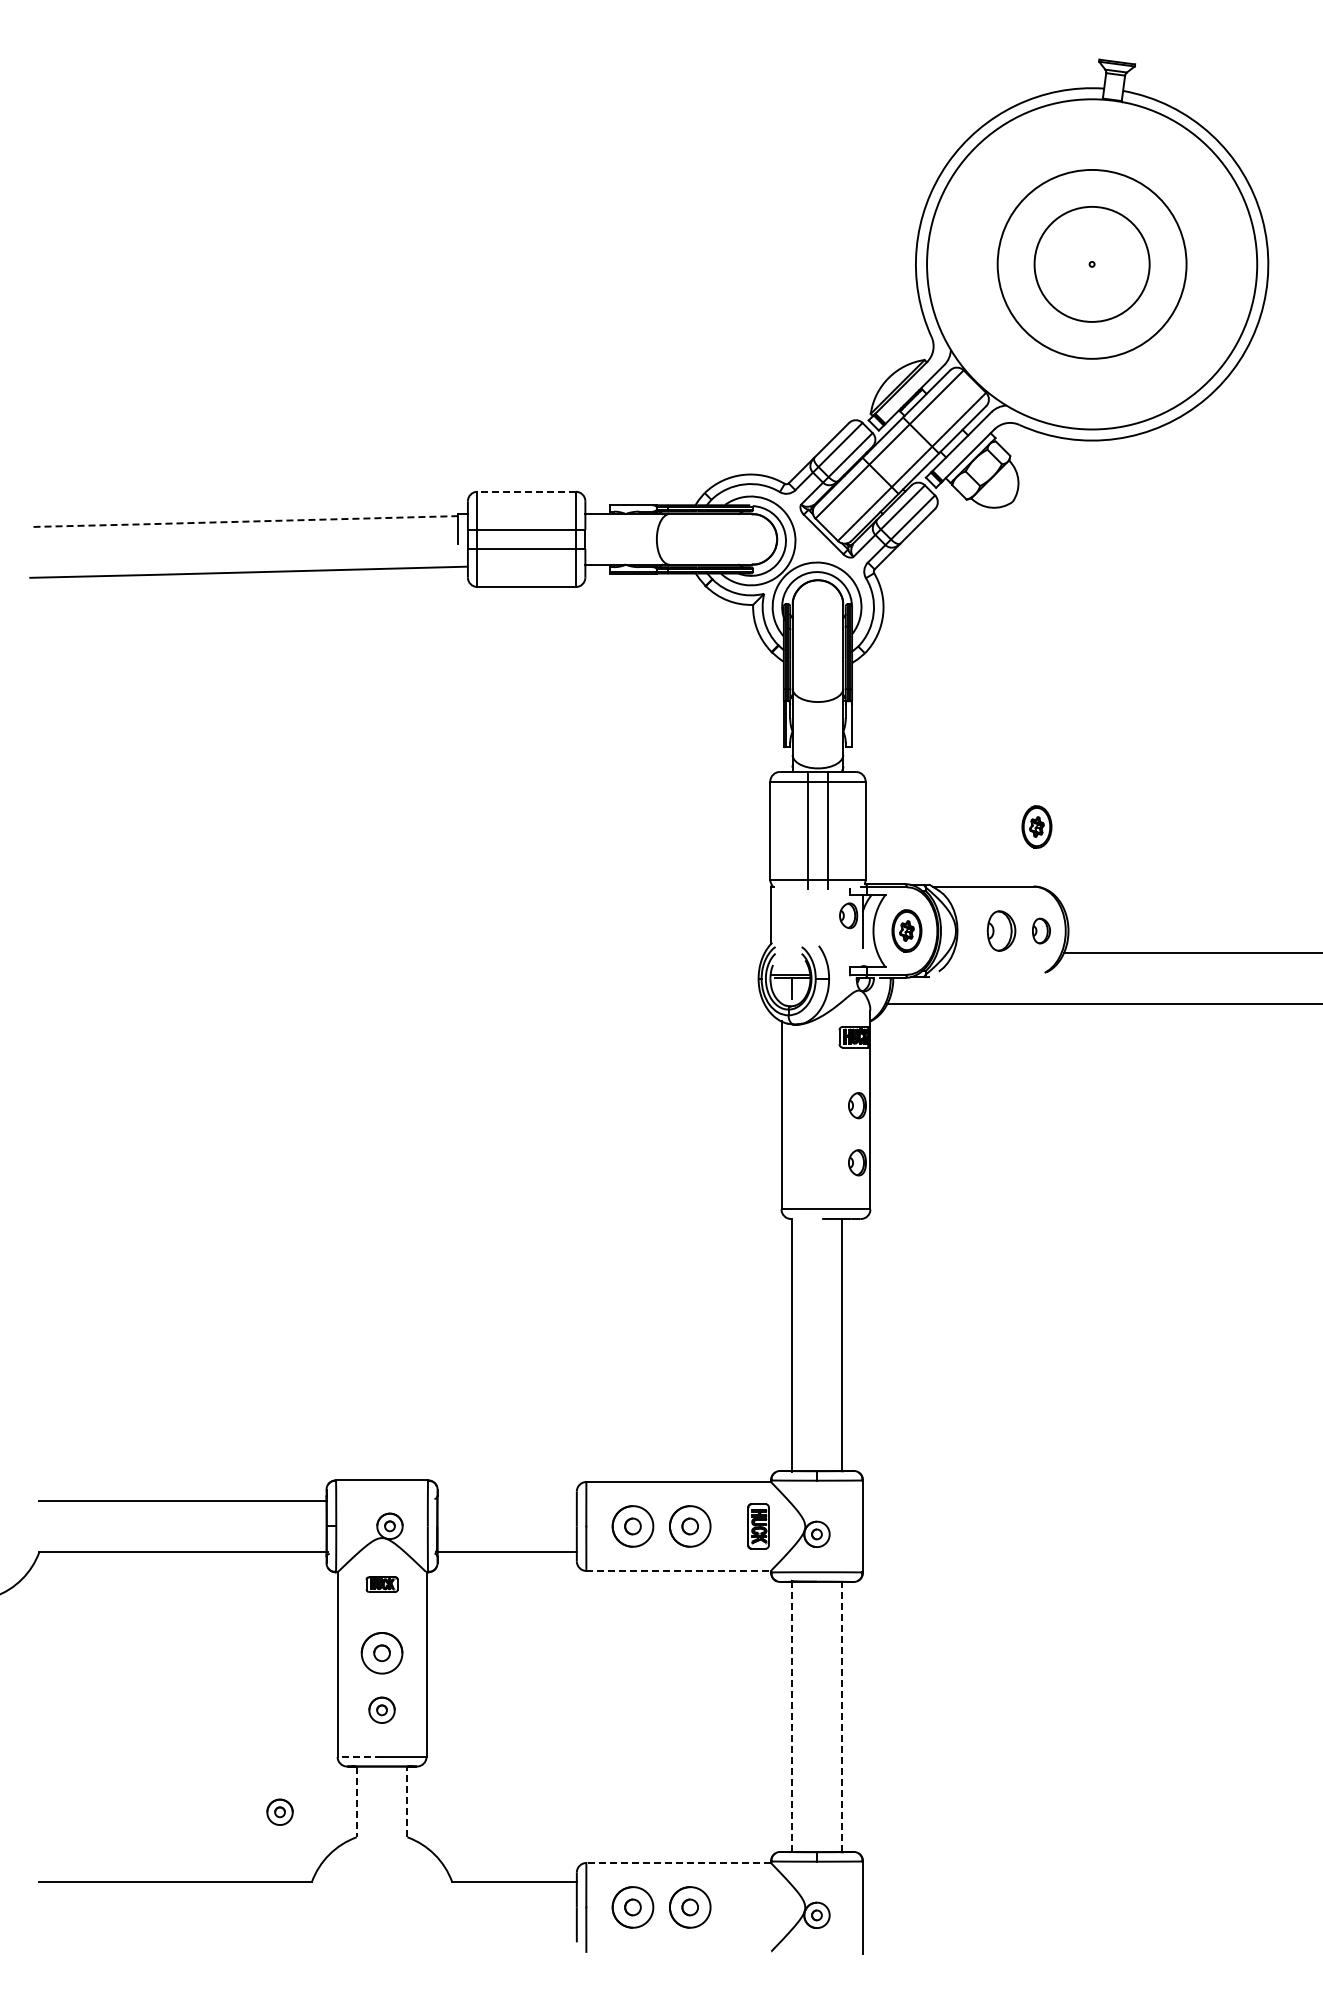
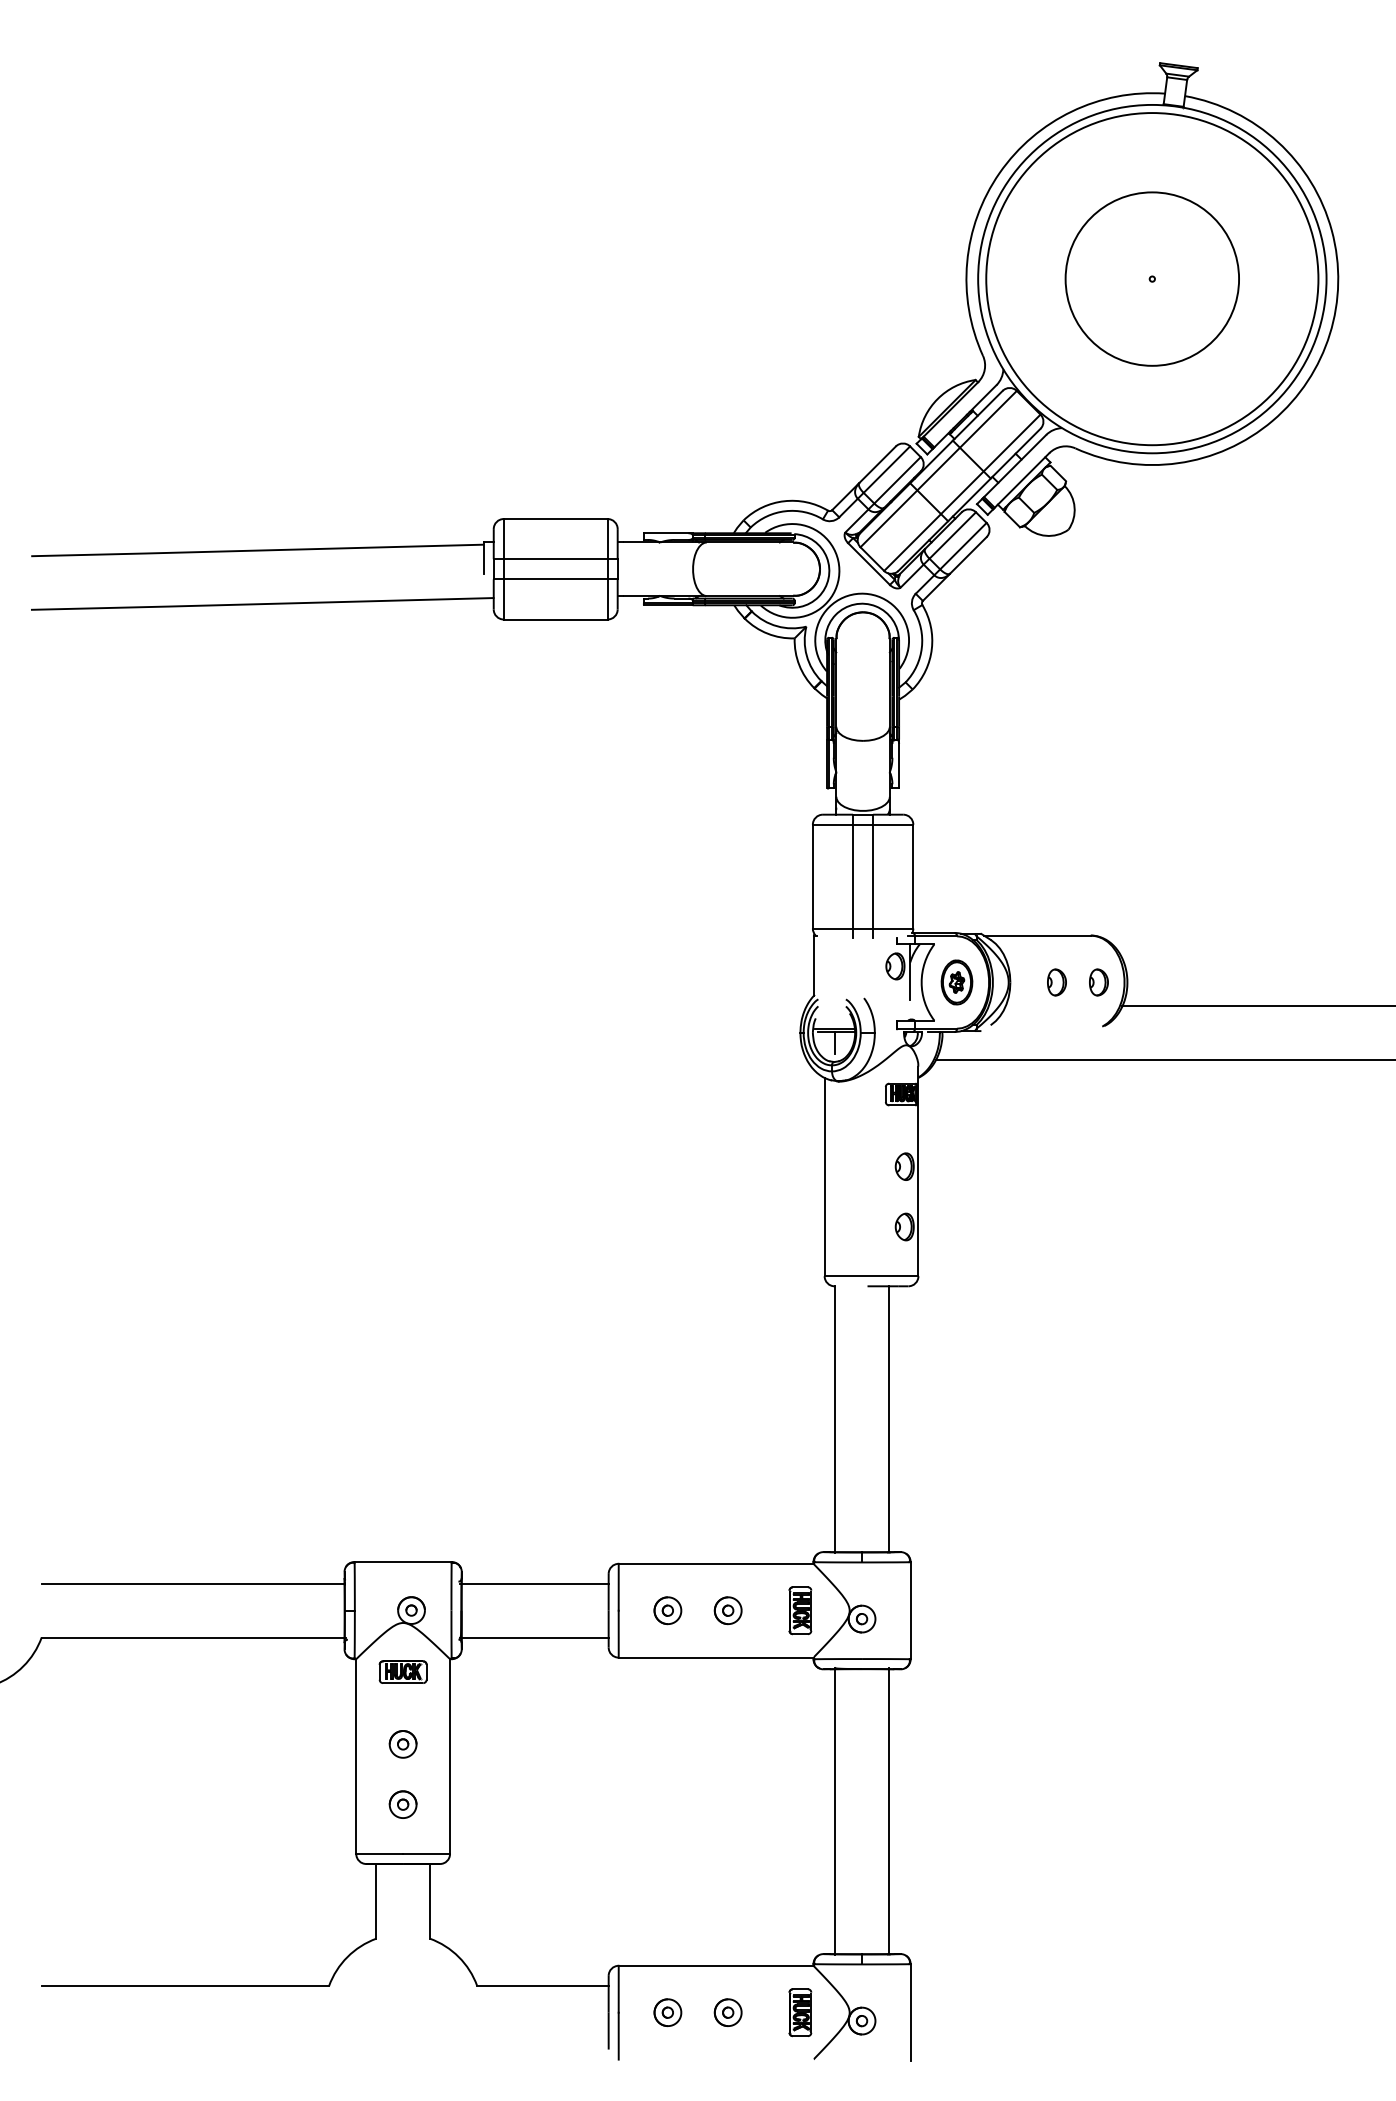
circle: (1091, 264) -> (1151, 279), size x1.43
circle: (1091, 264) -> (1151, 279), size x1.67
line: (526, 491) -> (555, 518), dashed -> solid
line: (242, 521) -> (255, 550), dashed -> solid
part: (1036, 826) -> (1093, 872), removed
part: (1001, 930) -> (1056, 981), size x0.62
line: (506, 1501) -> (534, 1584), added
part: (632, 1526) -> (667, 1610), size x0.62
part: (689, 1526) -> (727, 1610), size x0.62
line: (679, 1570) -> (716, 1657), dashed -> solid
part: (382, 1584) -> (403, 1671), size x1.43
part: (381, 1652) -> (402, 1743), size x0.62
line: (842, 1716) -> (888, 1811), dashed -> solid
line: (791, 1717) -> (835, 1812), dashed -> solid
line: (359, 1757) -> (379, 1854), dashed -> solid
line: (407, 1801) -> (430, 1900), dashed -> solid
line: (356, 1802) -> (376, 1901), dashed -> solid
part: (279, 1811) -> (294, 1911), removed
line: (678, 1863) -> (715, 1966), dashed -> solid
part: (632, 1907) -> (667, 2012), size x0.62
part: (689, 1907) -> (727, 2012), size x0.62
part: (758, 1907) -> (800, 2012), added

